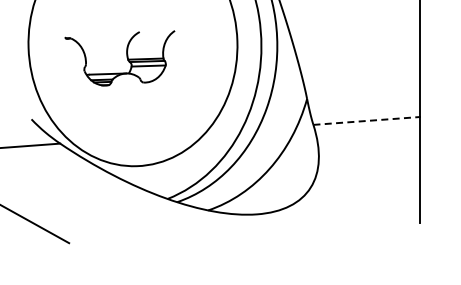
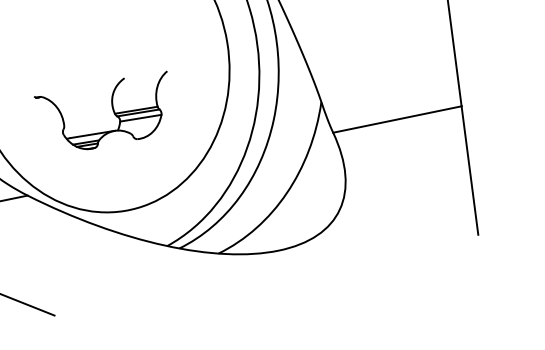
part: (126, 57) -> (112, 111), moved
line: (367, 120) -> (398, 118), dashed -> solid

